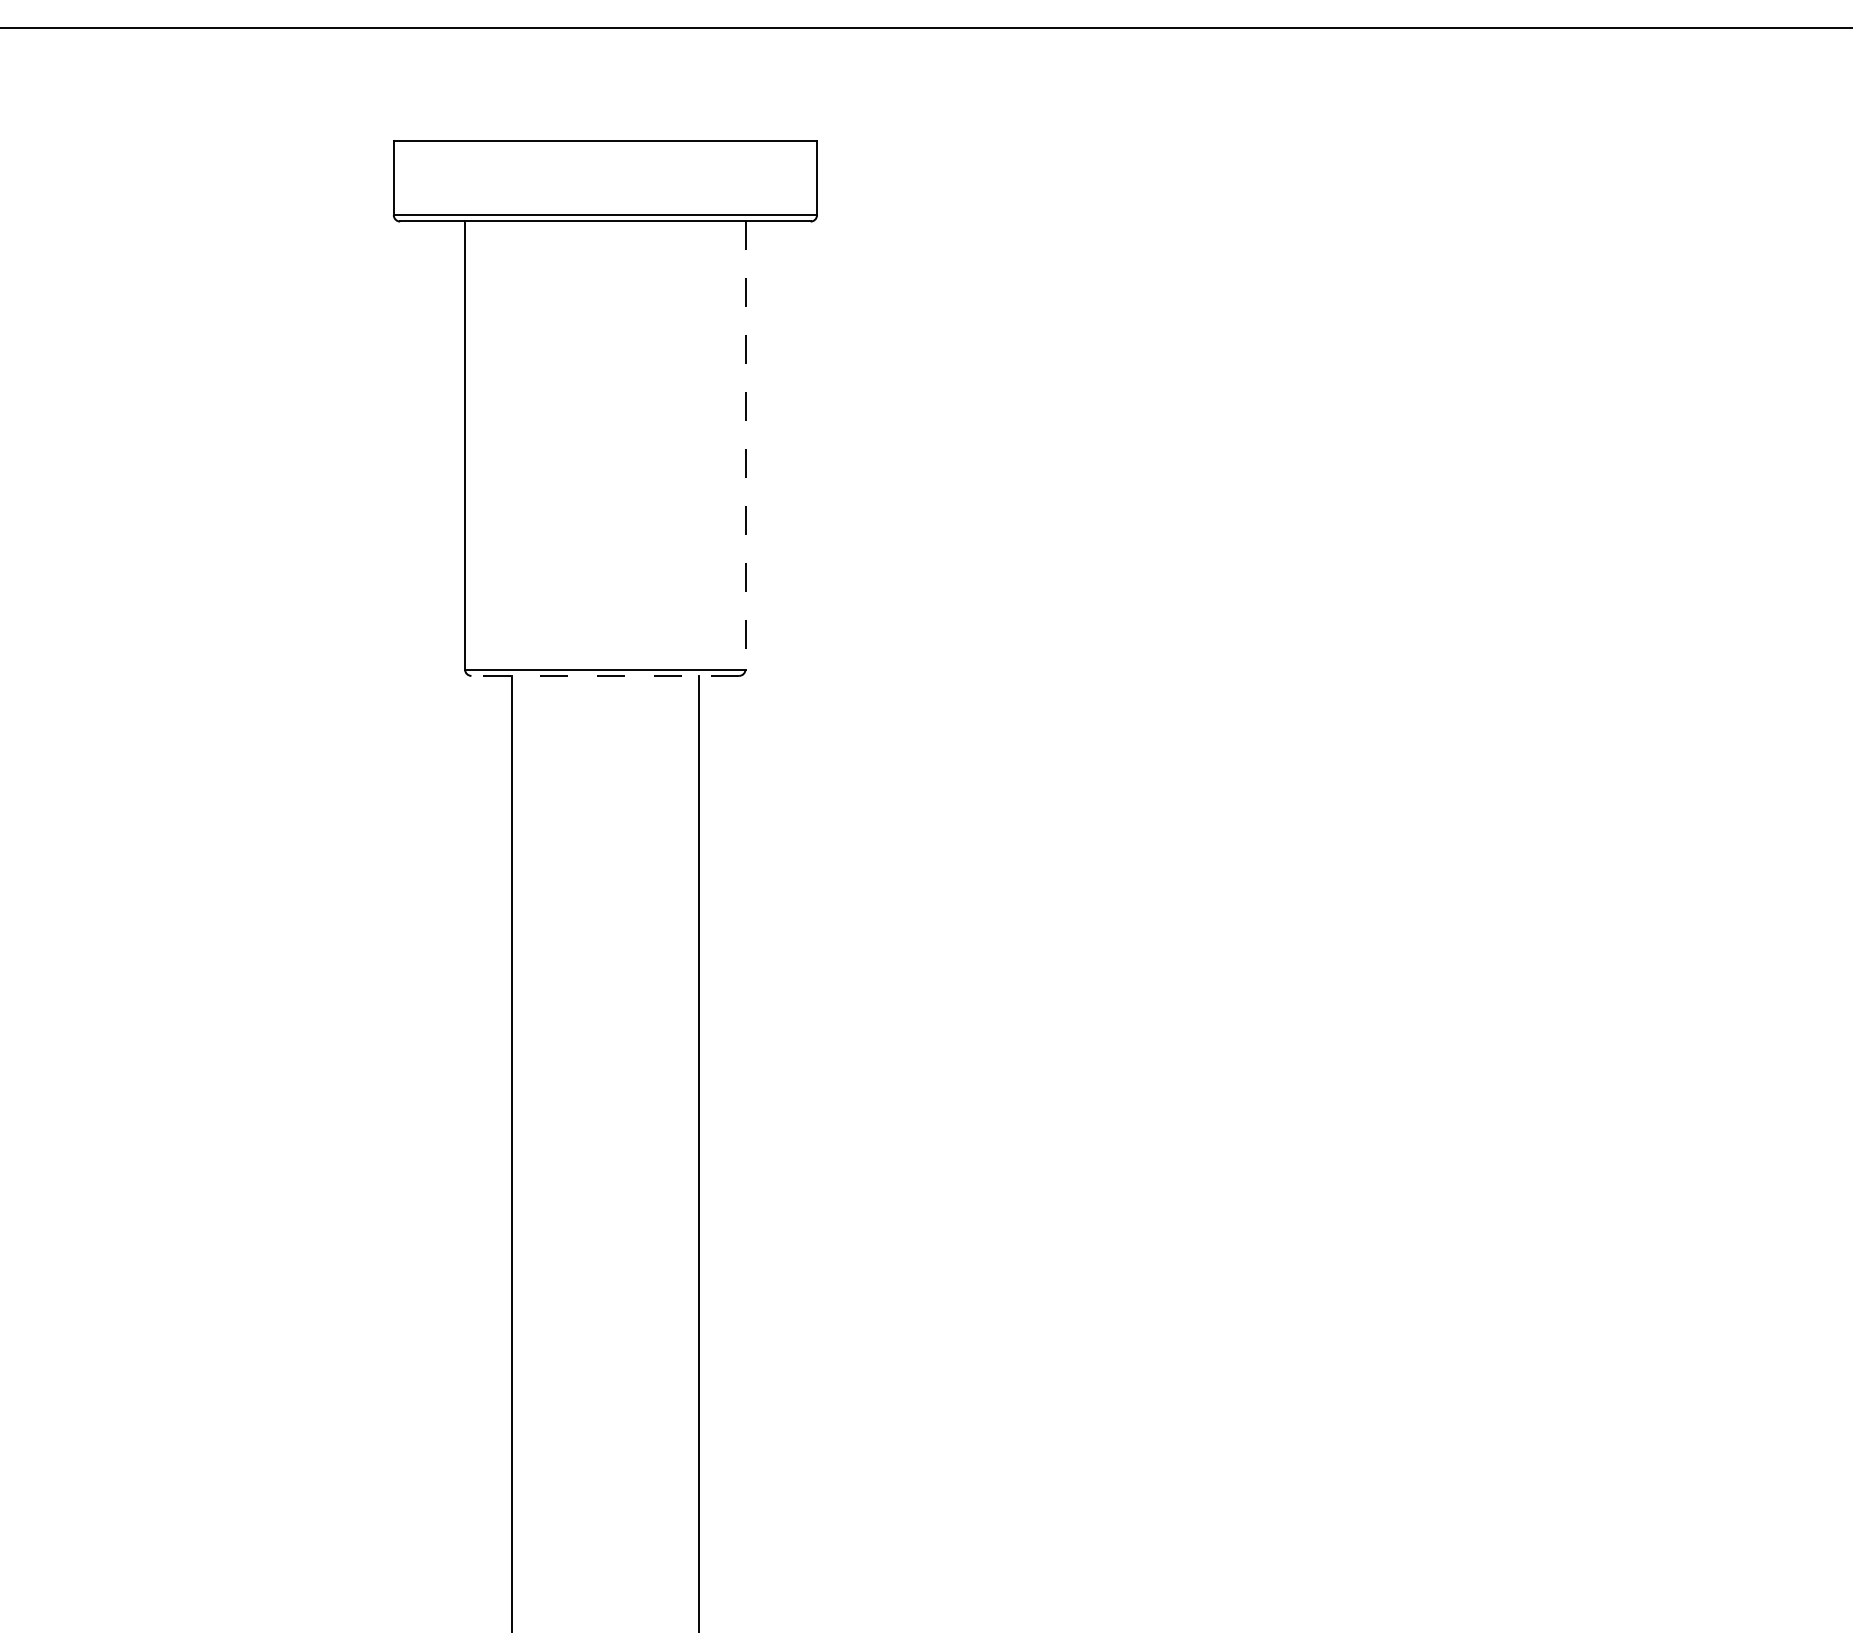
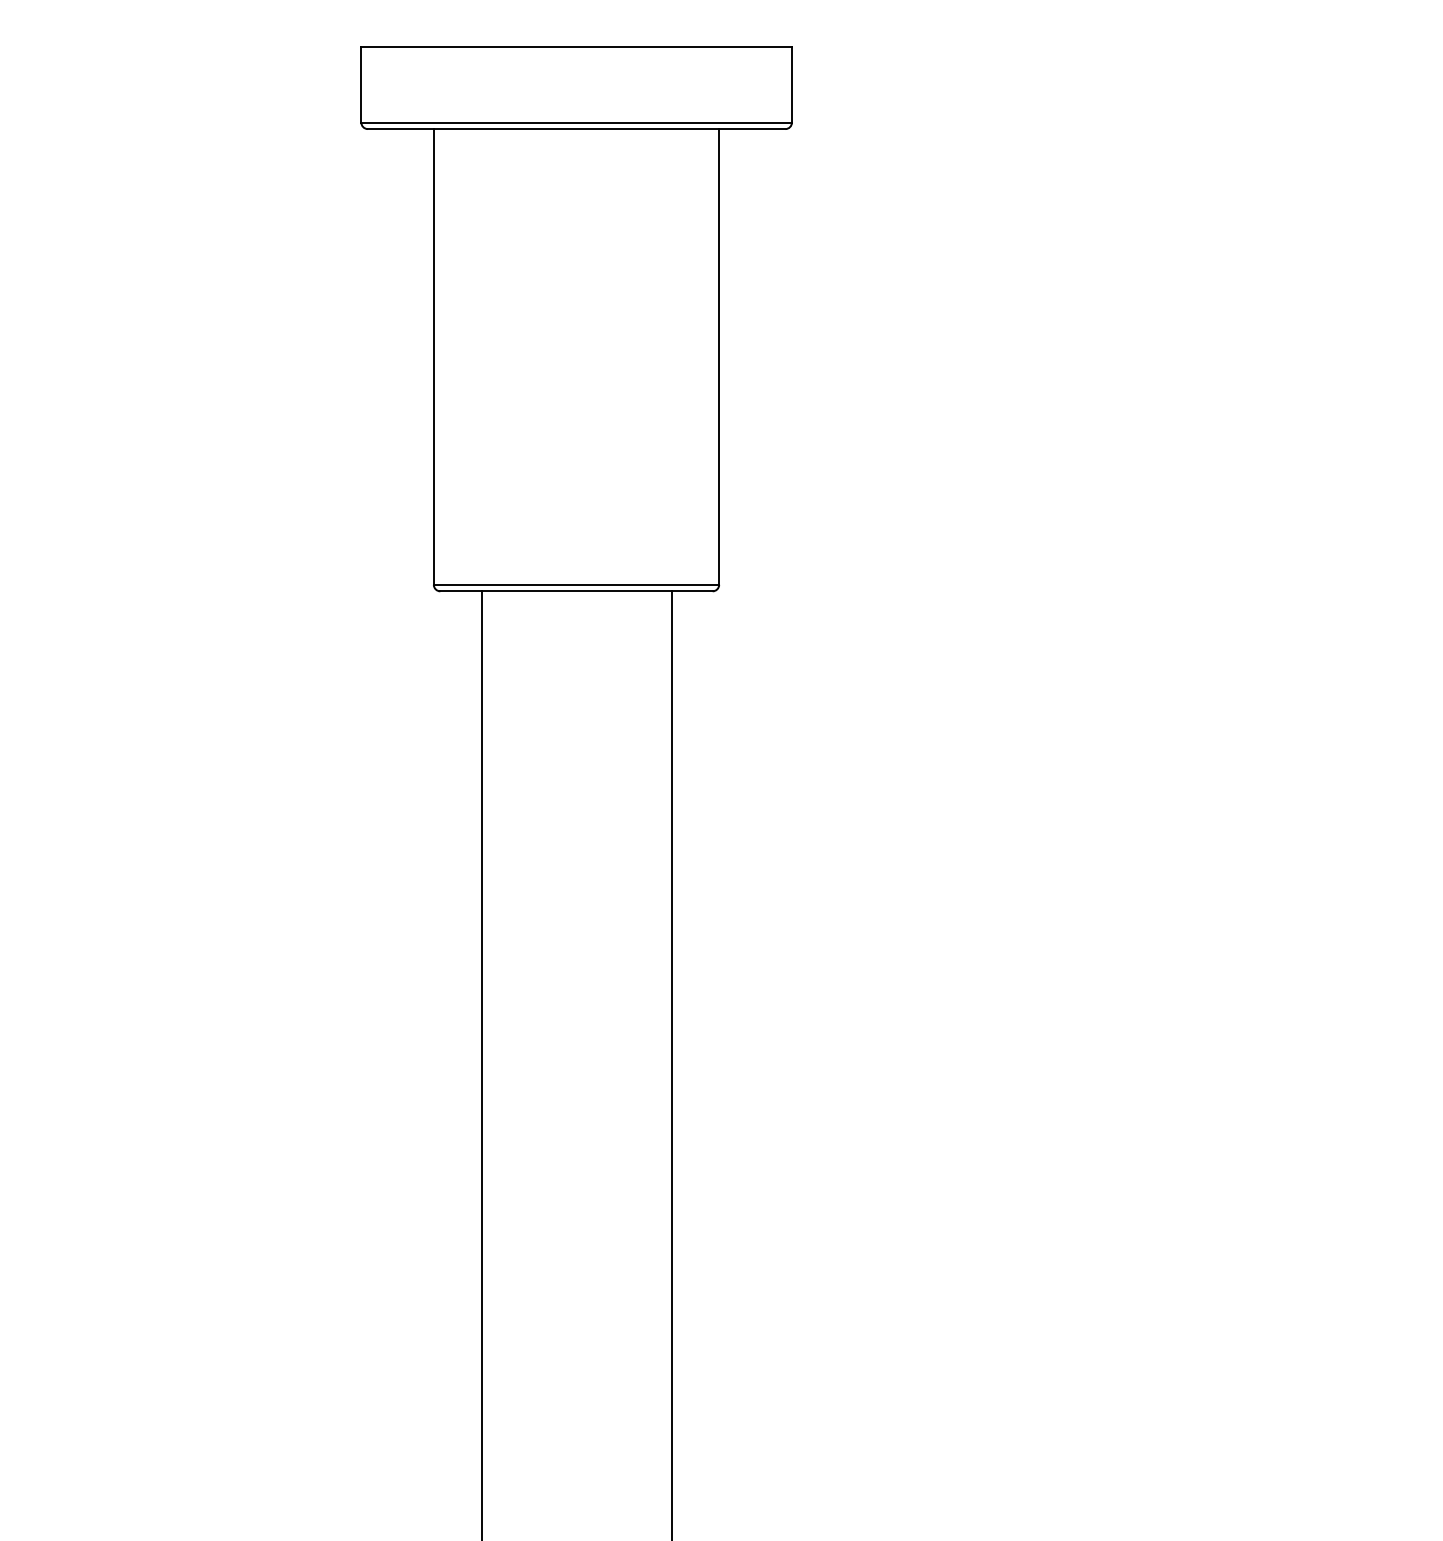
line: (745, 445) -> (719, 356), dashed -> solid
line: (605, 675) -> (576, 590), dashed -> solid

